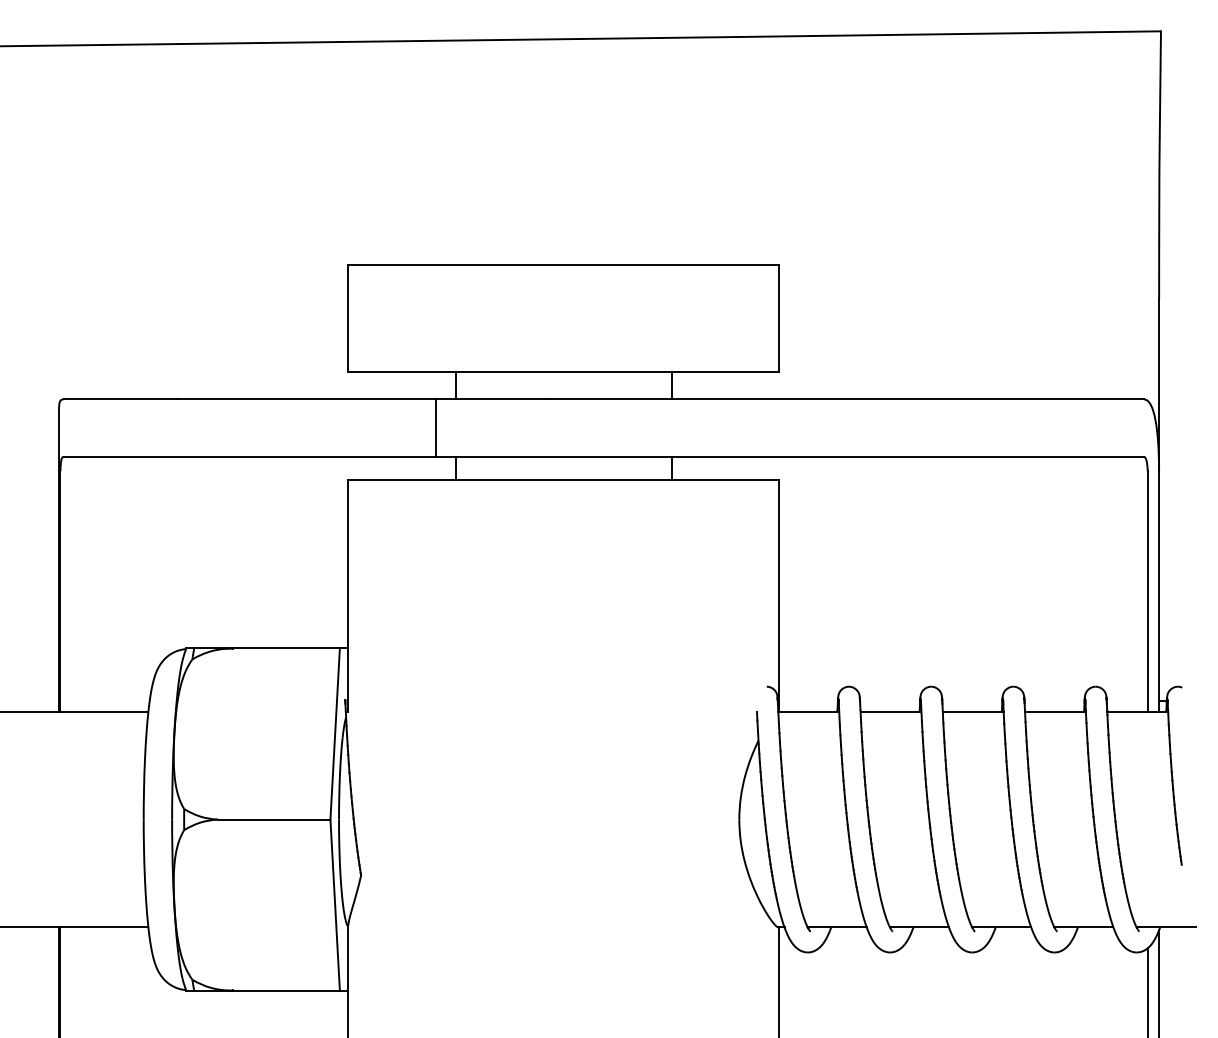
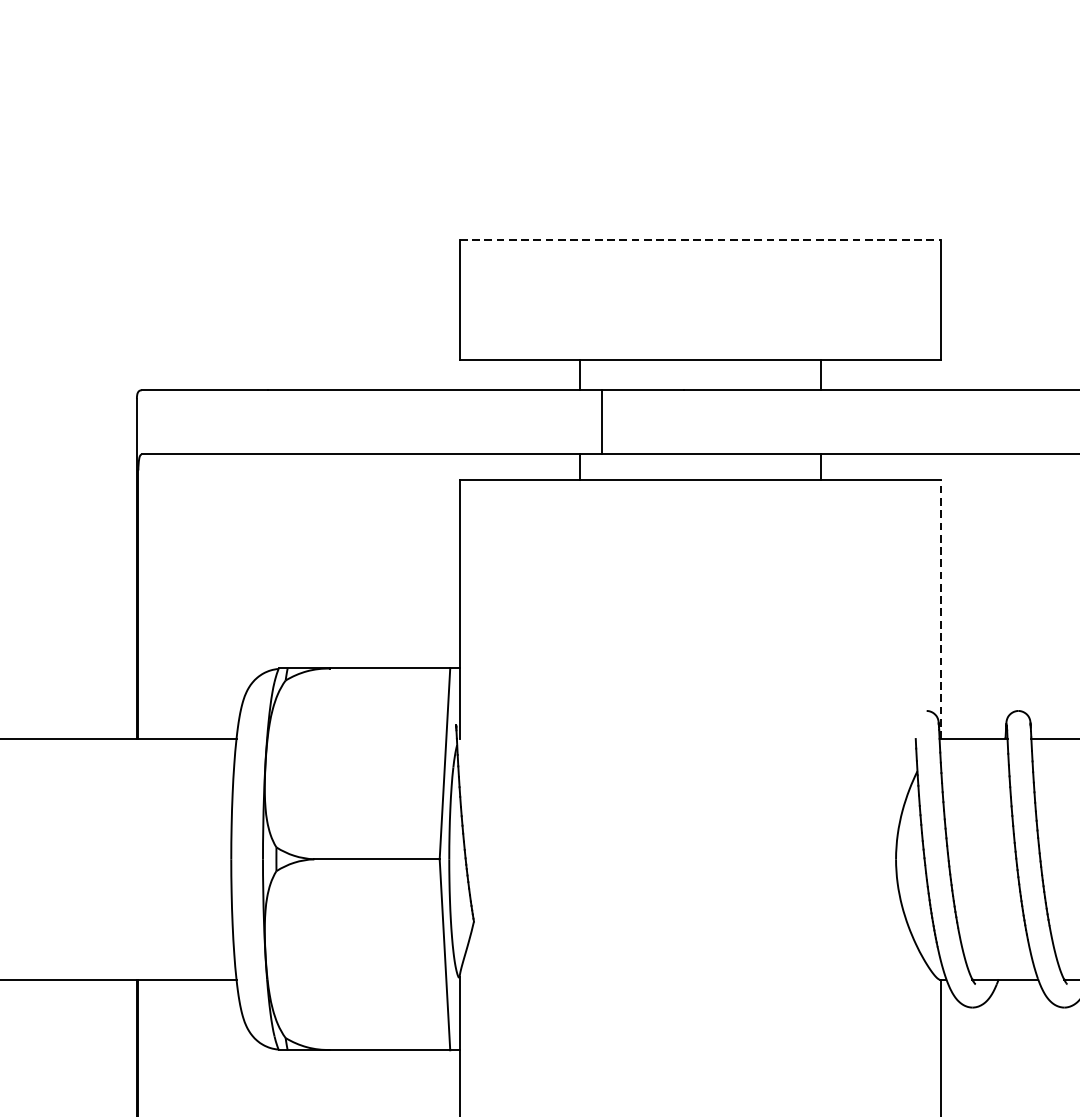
line: (563, 264) -> (699, 239), solid -> dashed
line: (436, 427) -> (602, 421), moved
line: (779, 596) -> (940, 610), solid -> dashed

